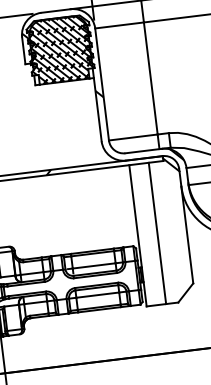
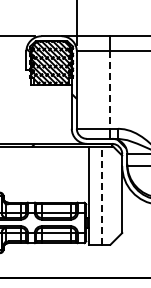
line: (150, 79) -> (110, 90), solid -> dashed
line: (158, 234) -> (102, 196), solid -> dashed

